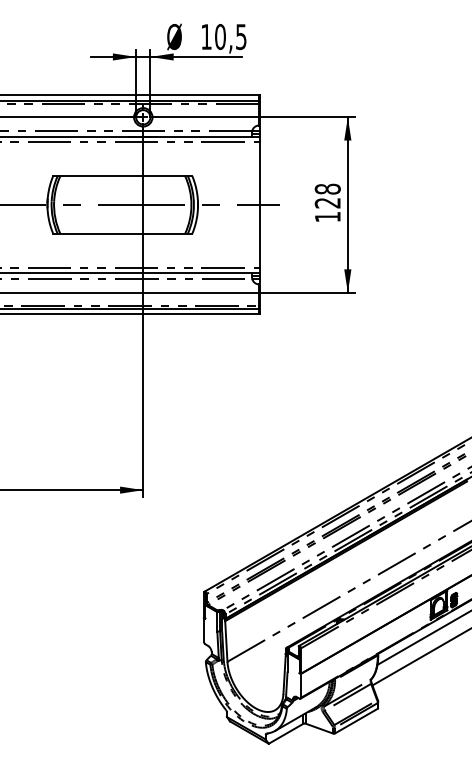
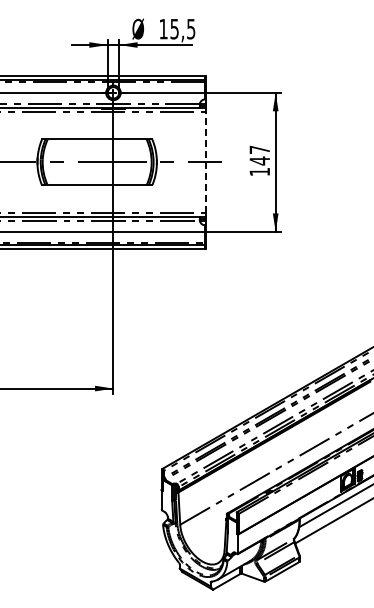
text: (220, 36) -> (174, 28), 10,5 -> 15,5
text: (327, 196) -> (259, 155), 128 -> 147
line: (259, 203) -> (205, 161), solid -> dashed

